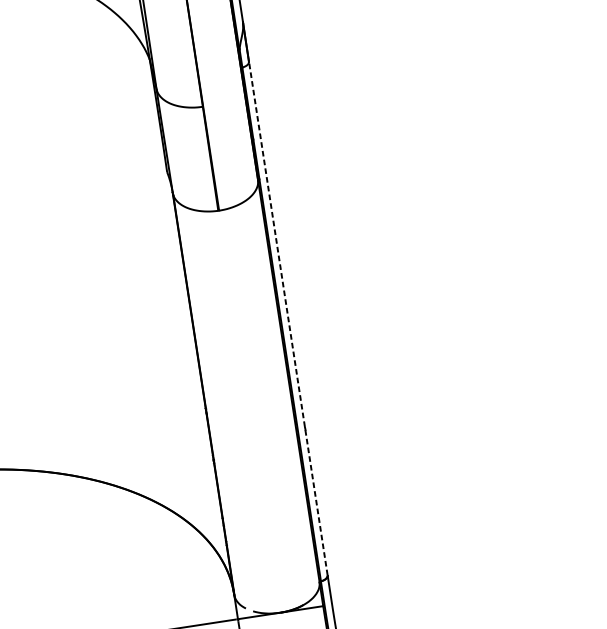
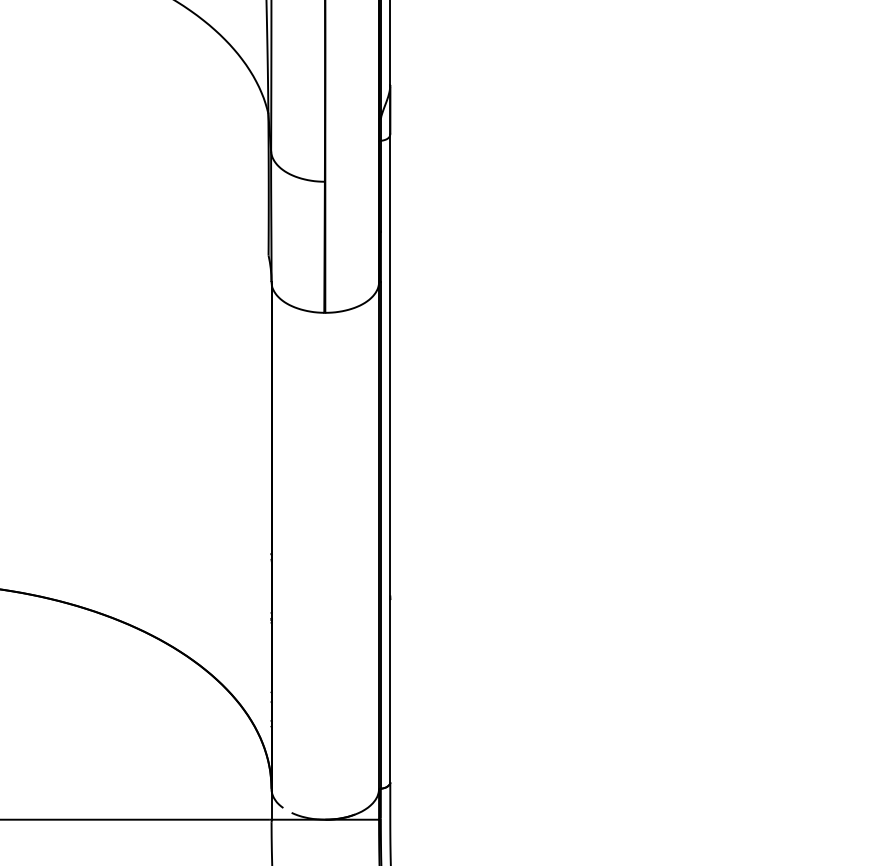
line: (288, 318) -> (390, 458), dashed -> solid

